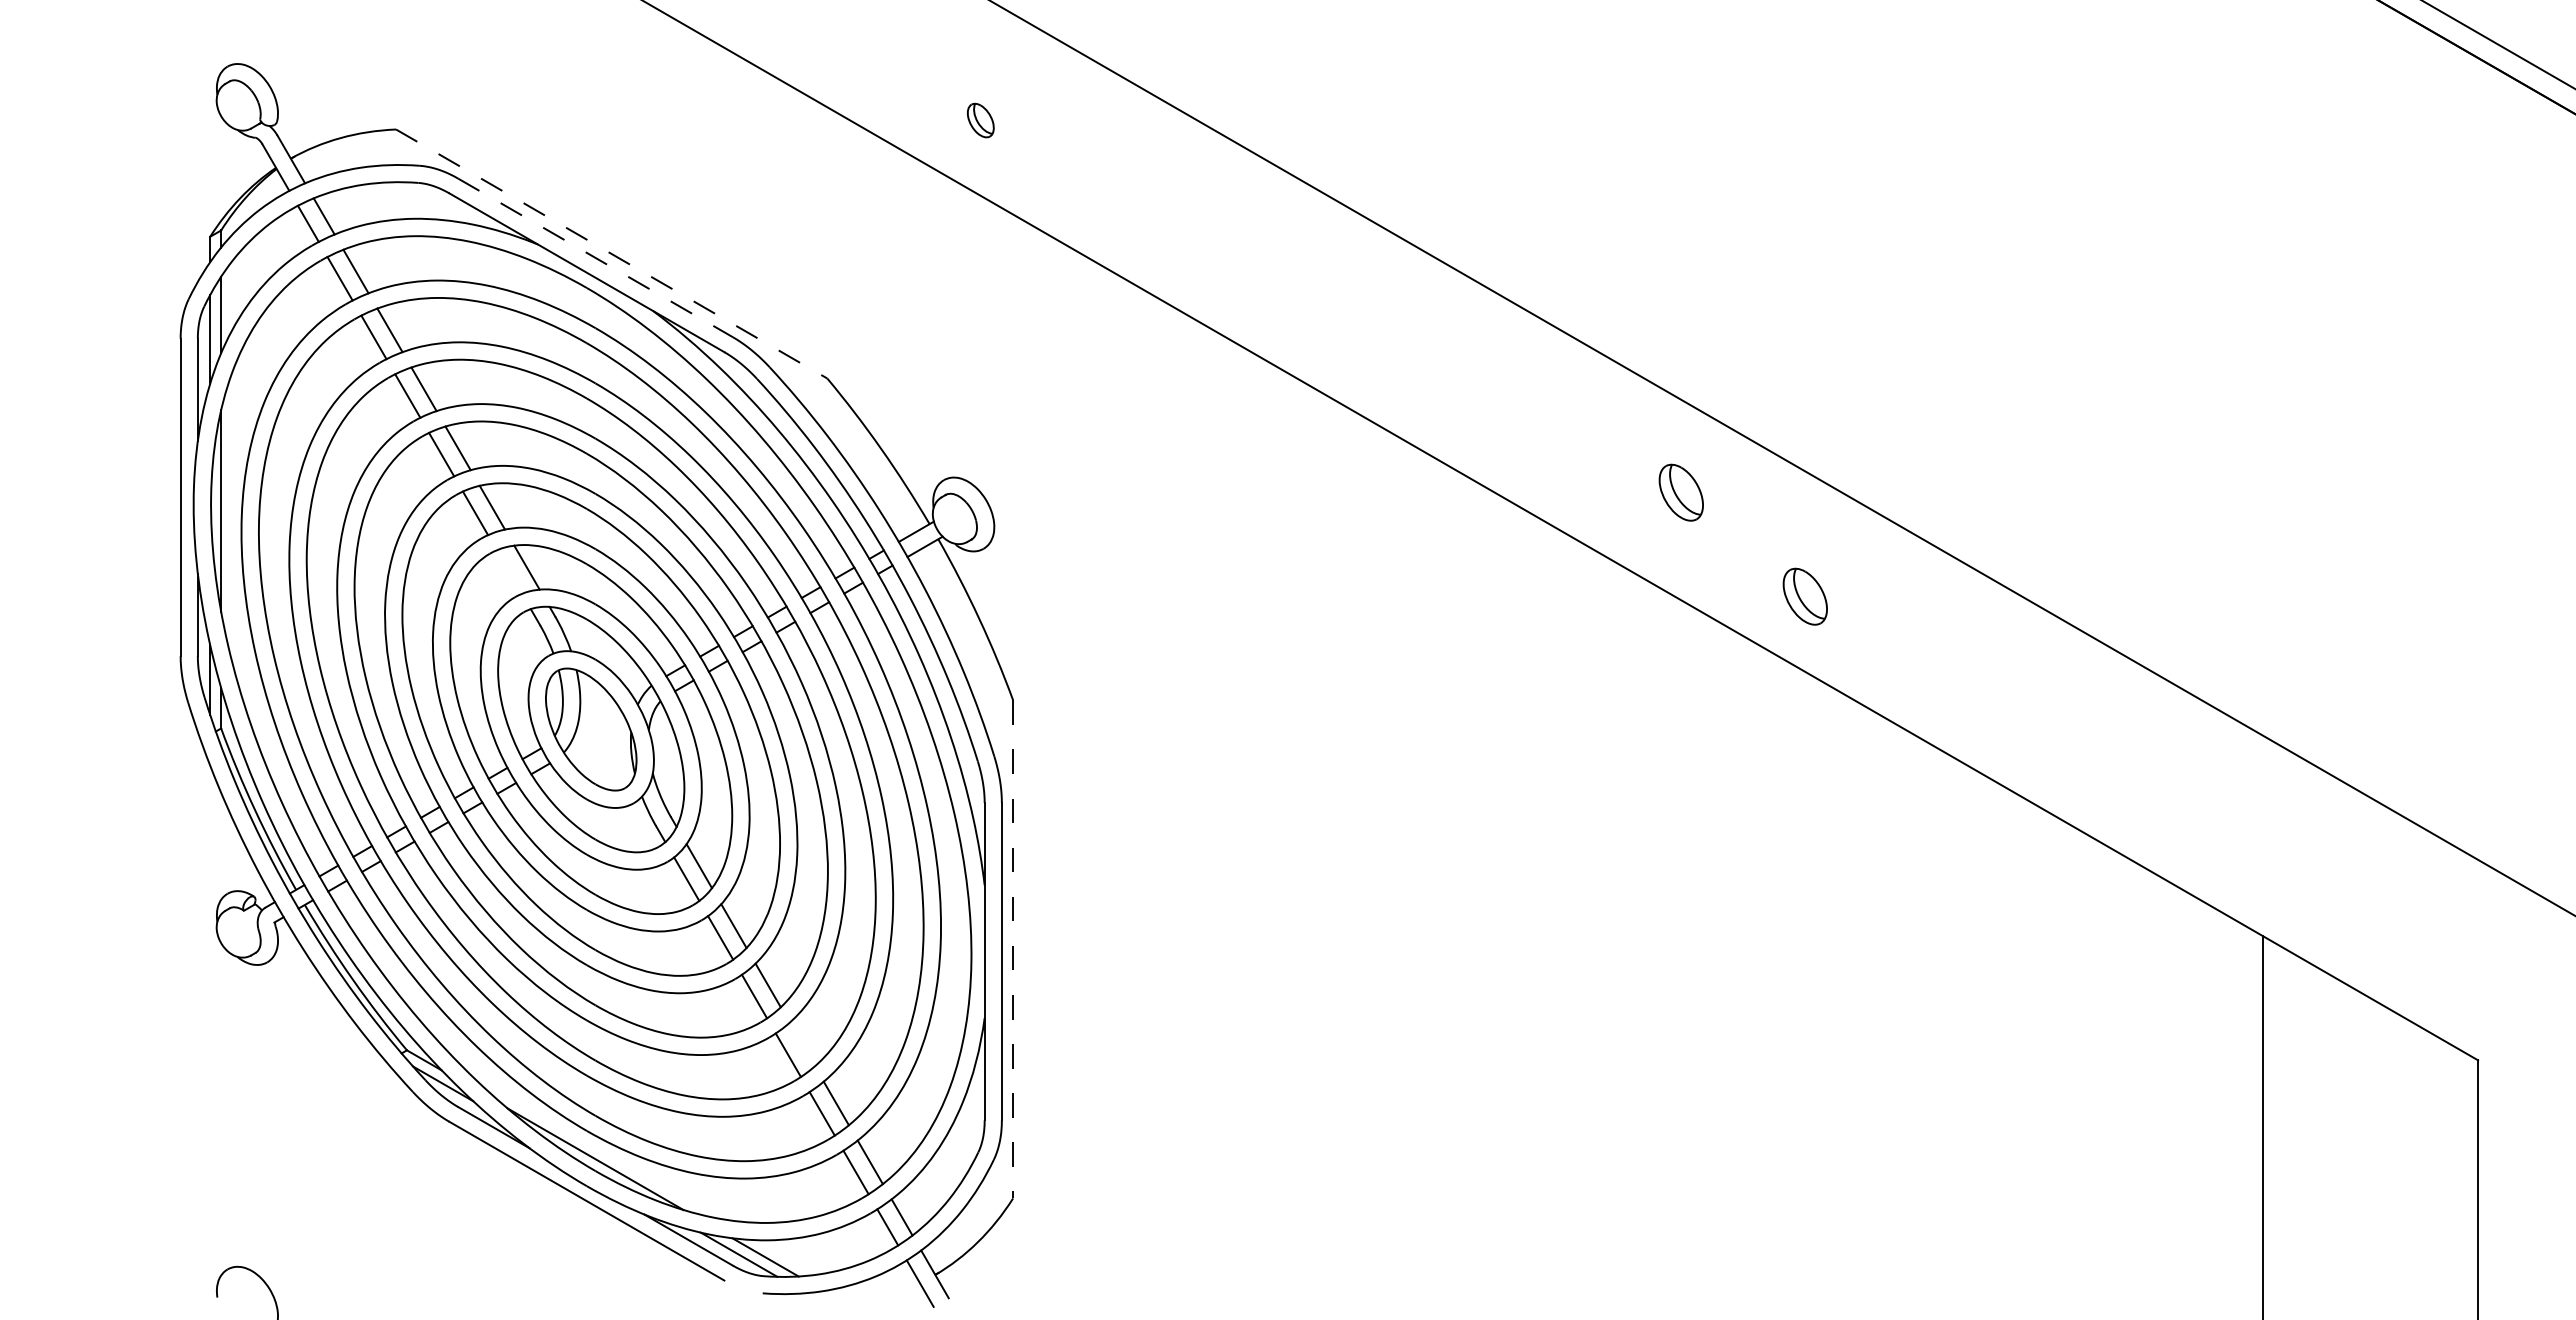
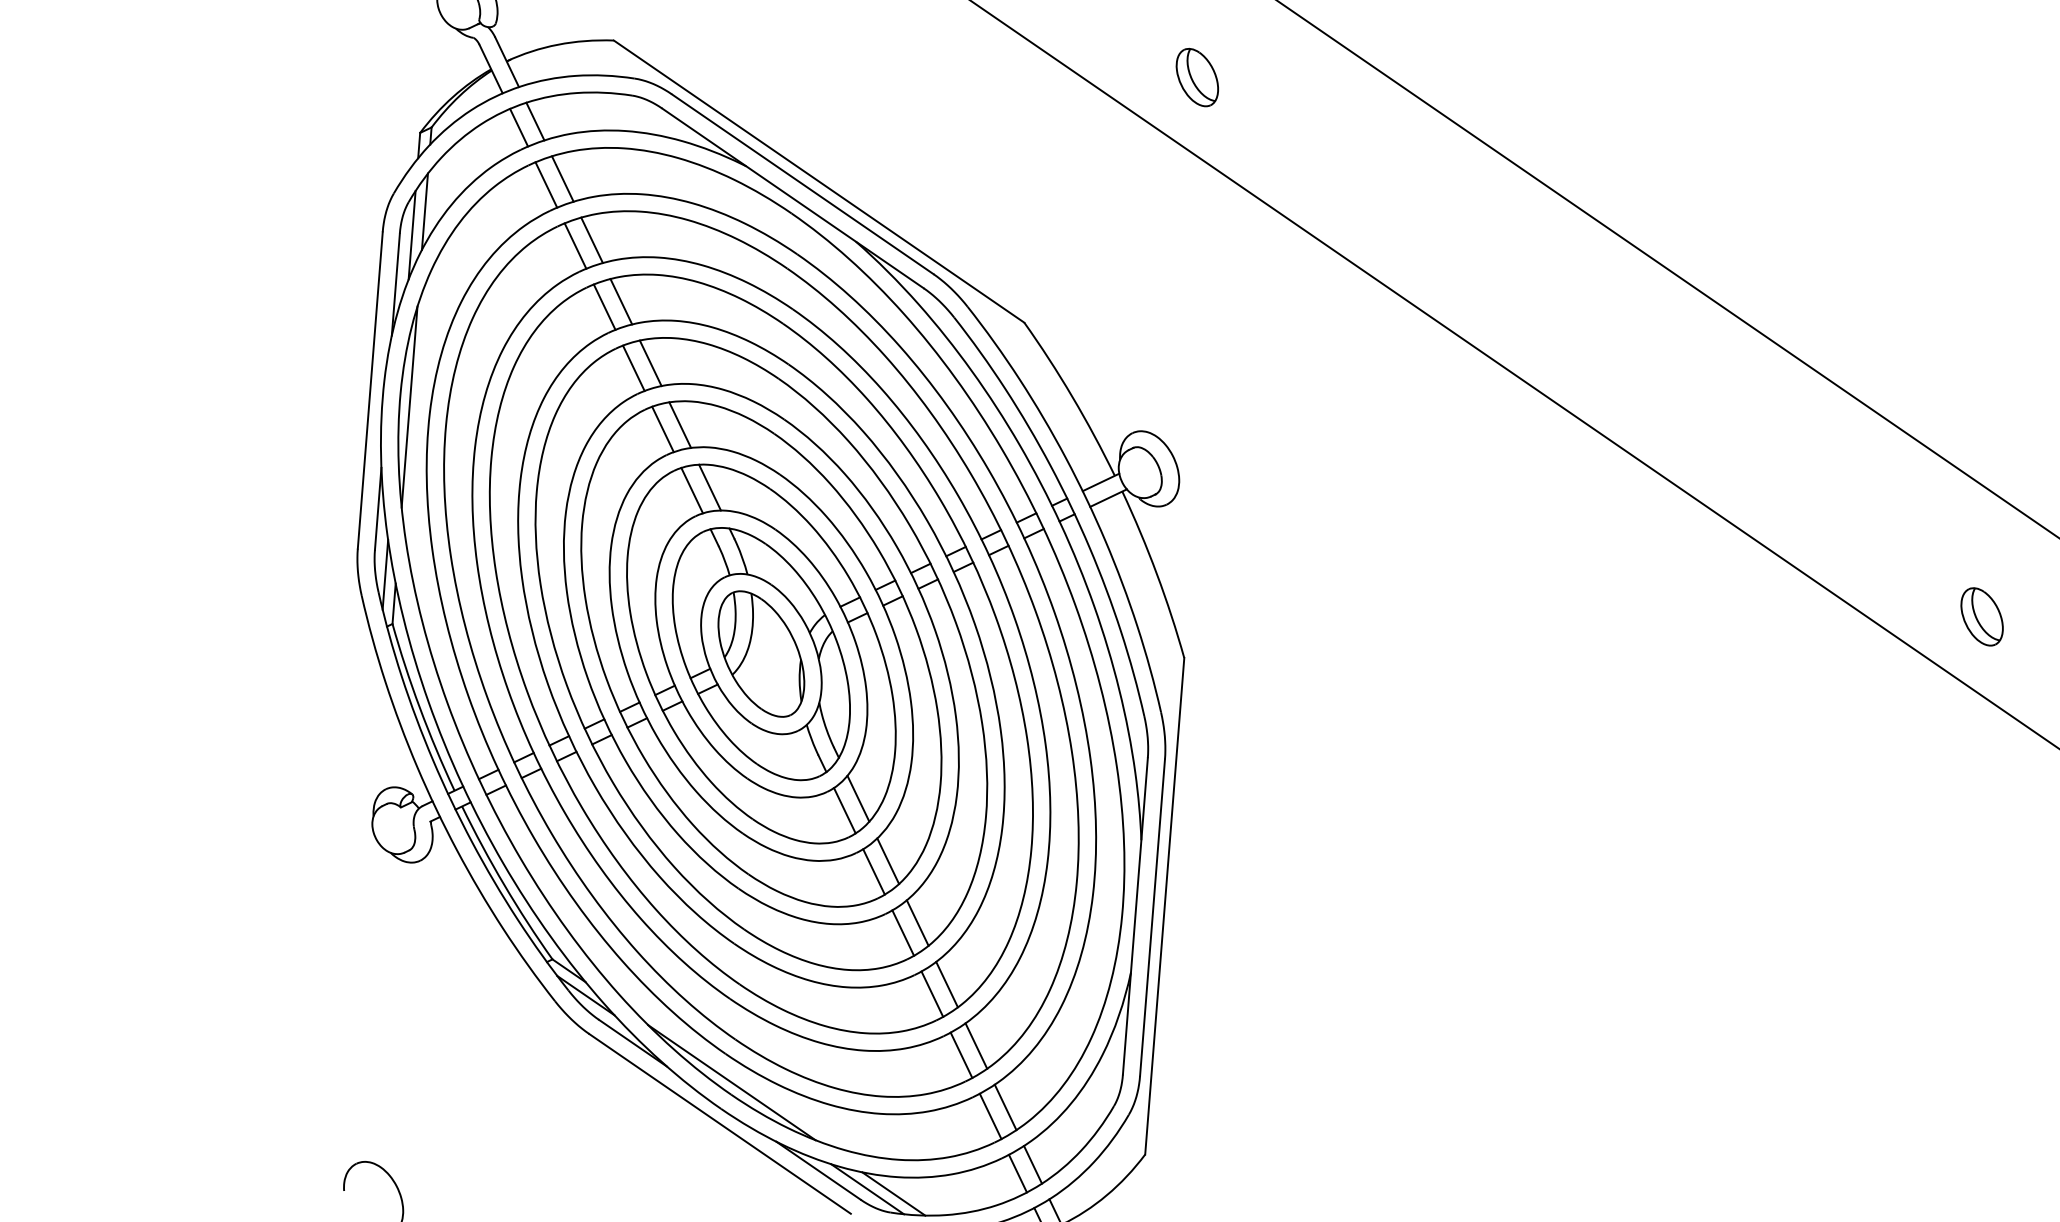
part: (980, 120) -> (1197, 77), size x1.67
line: (612, 254) -> (819, 182), dashed -> solid
line: (595, 257) -> (802, 183), dashed -> solid
part: (1680, 492) -> (1865, 503), removed
line: (508, 571) -> (691, 490), added
line: (1013, 949) -> (1165, 906), dashed -> solid
line: (801, 1044) -> (946, 984), added

